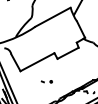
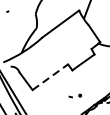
line: (37, 61) -> (50, 76), solid -> dashed
part: (46, 81) -> (74, 96), moved

